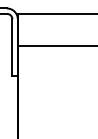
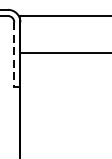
line: (12, 48) -> (14, 55), solid -> dashed

